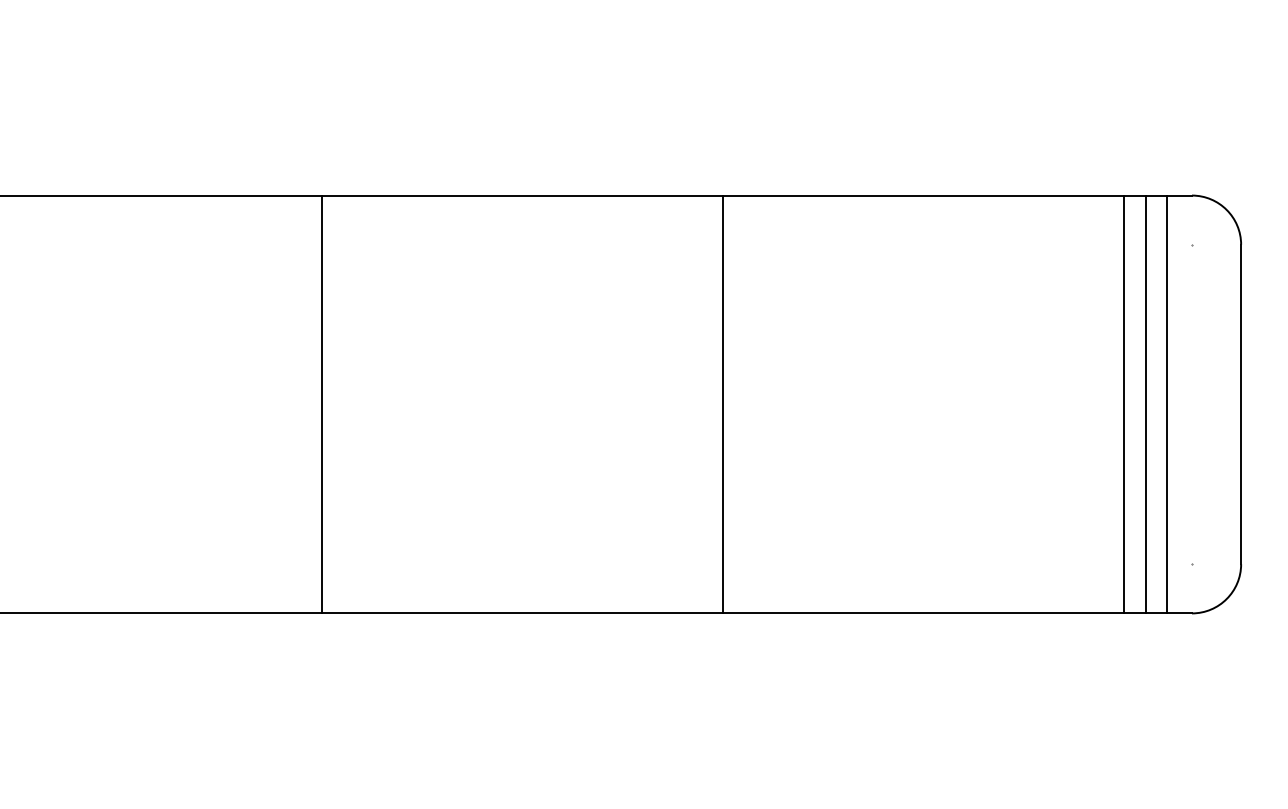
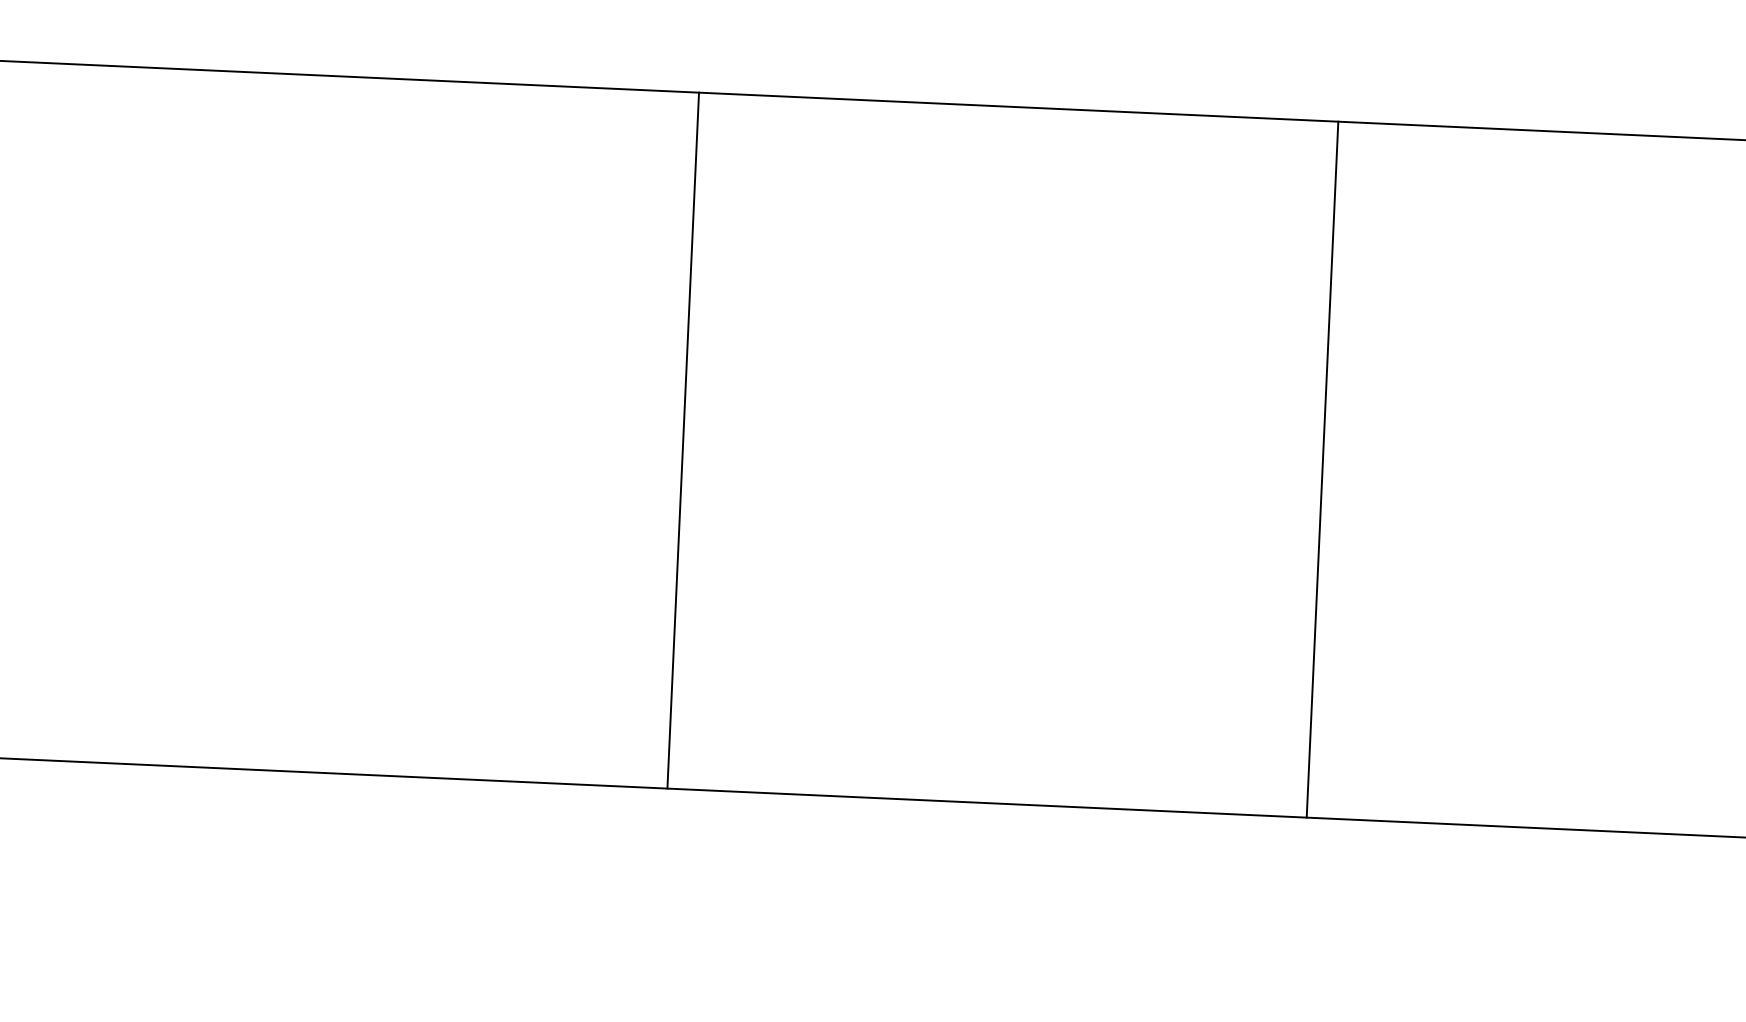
line: (322, 404) -> (683, 440), moved
line: (723, 404) -> (1323, 469), moved

